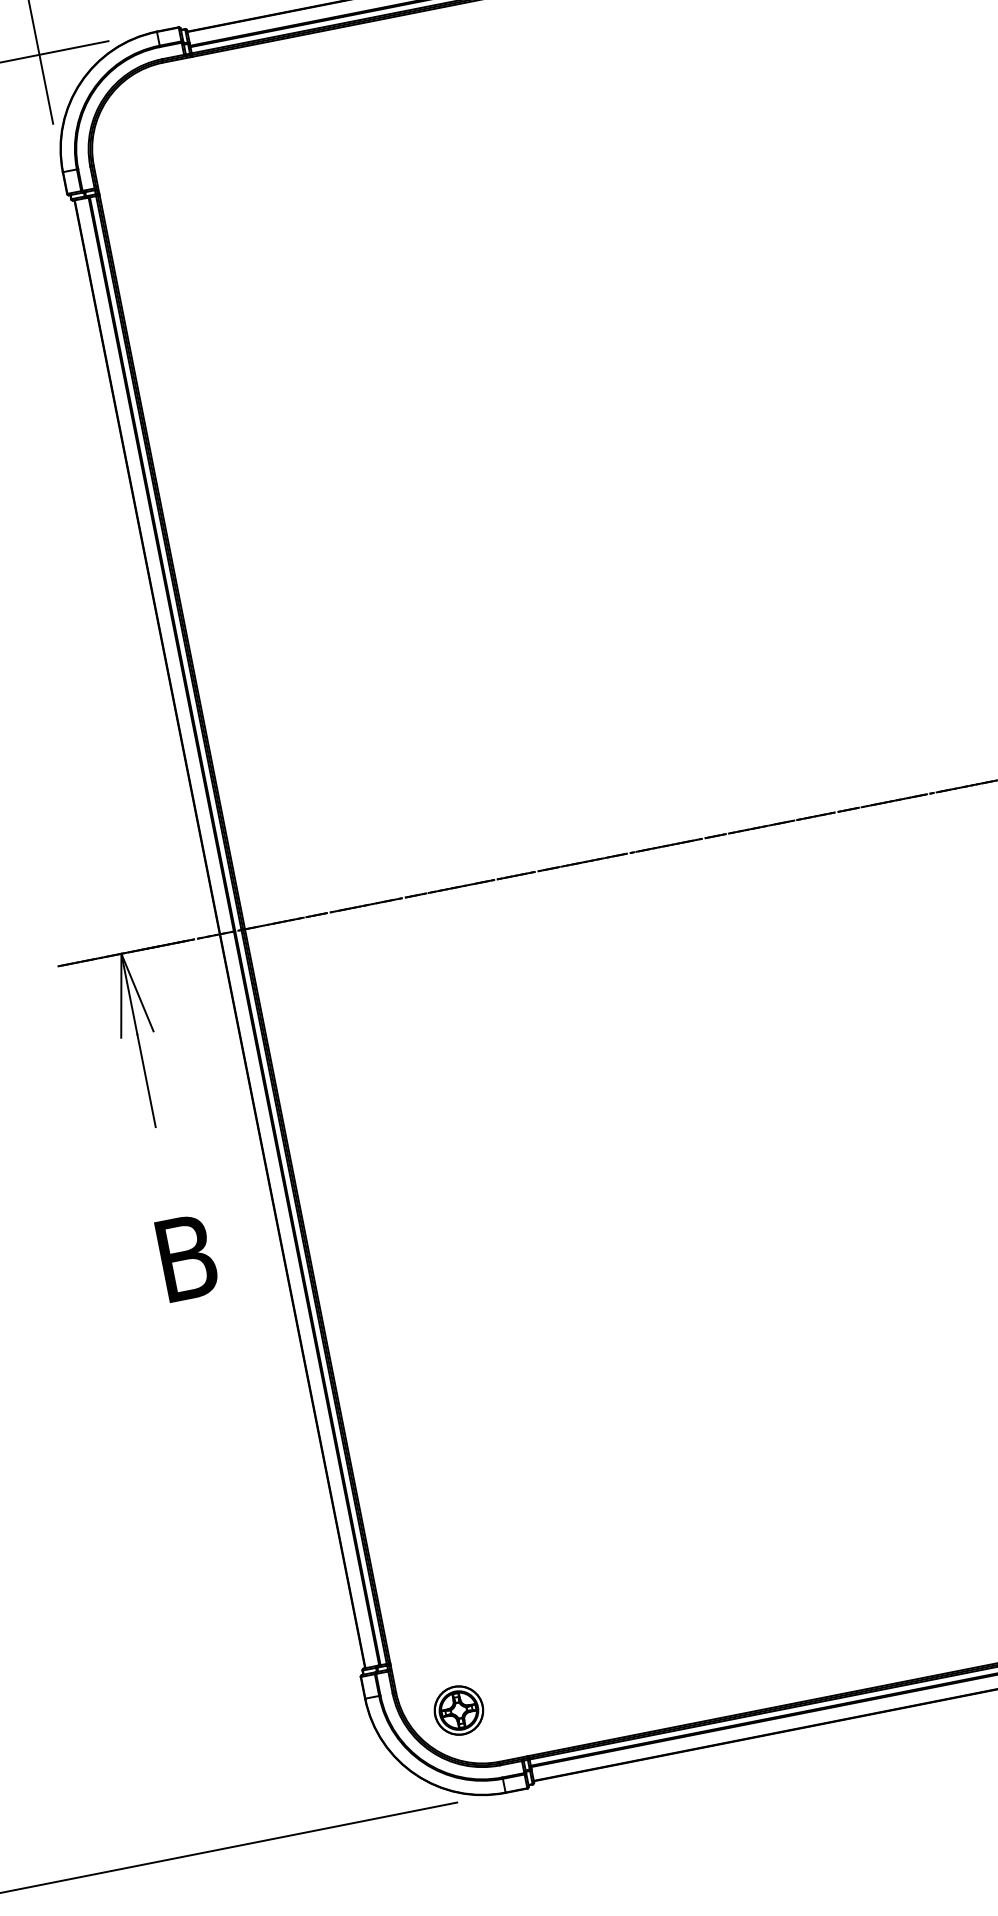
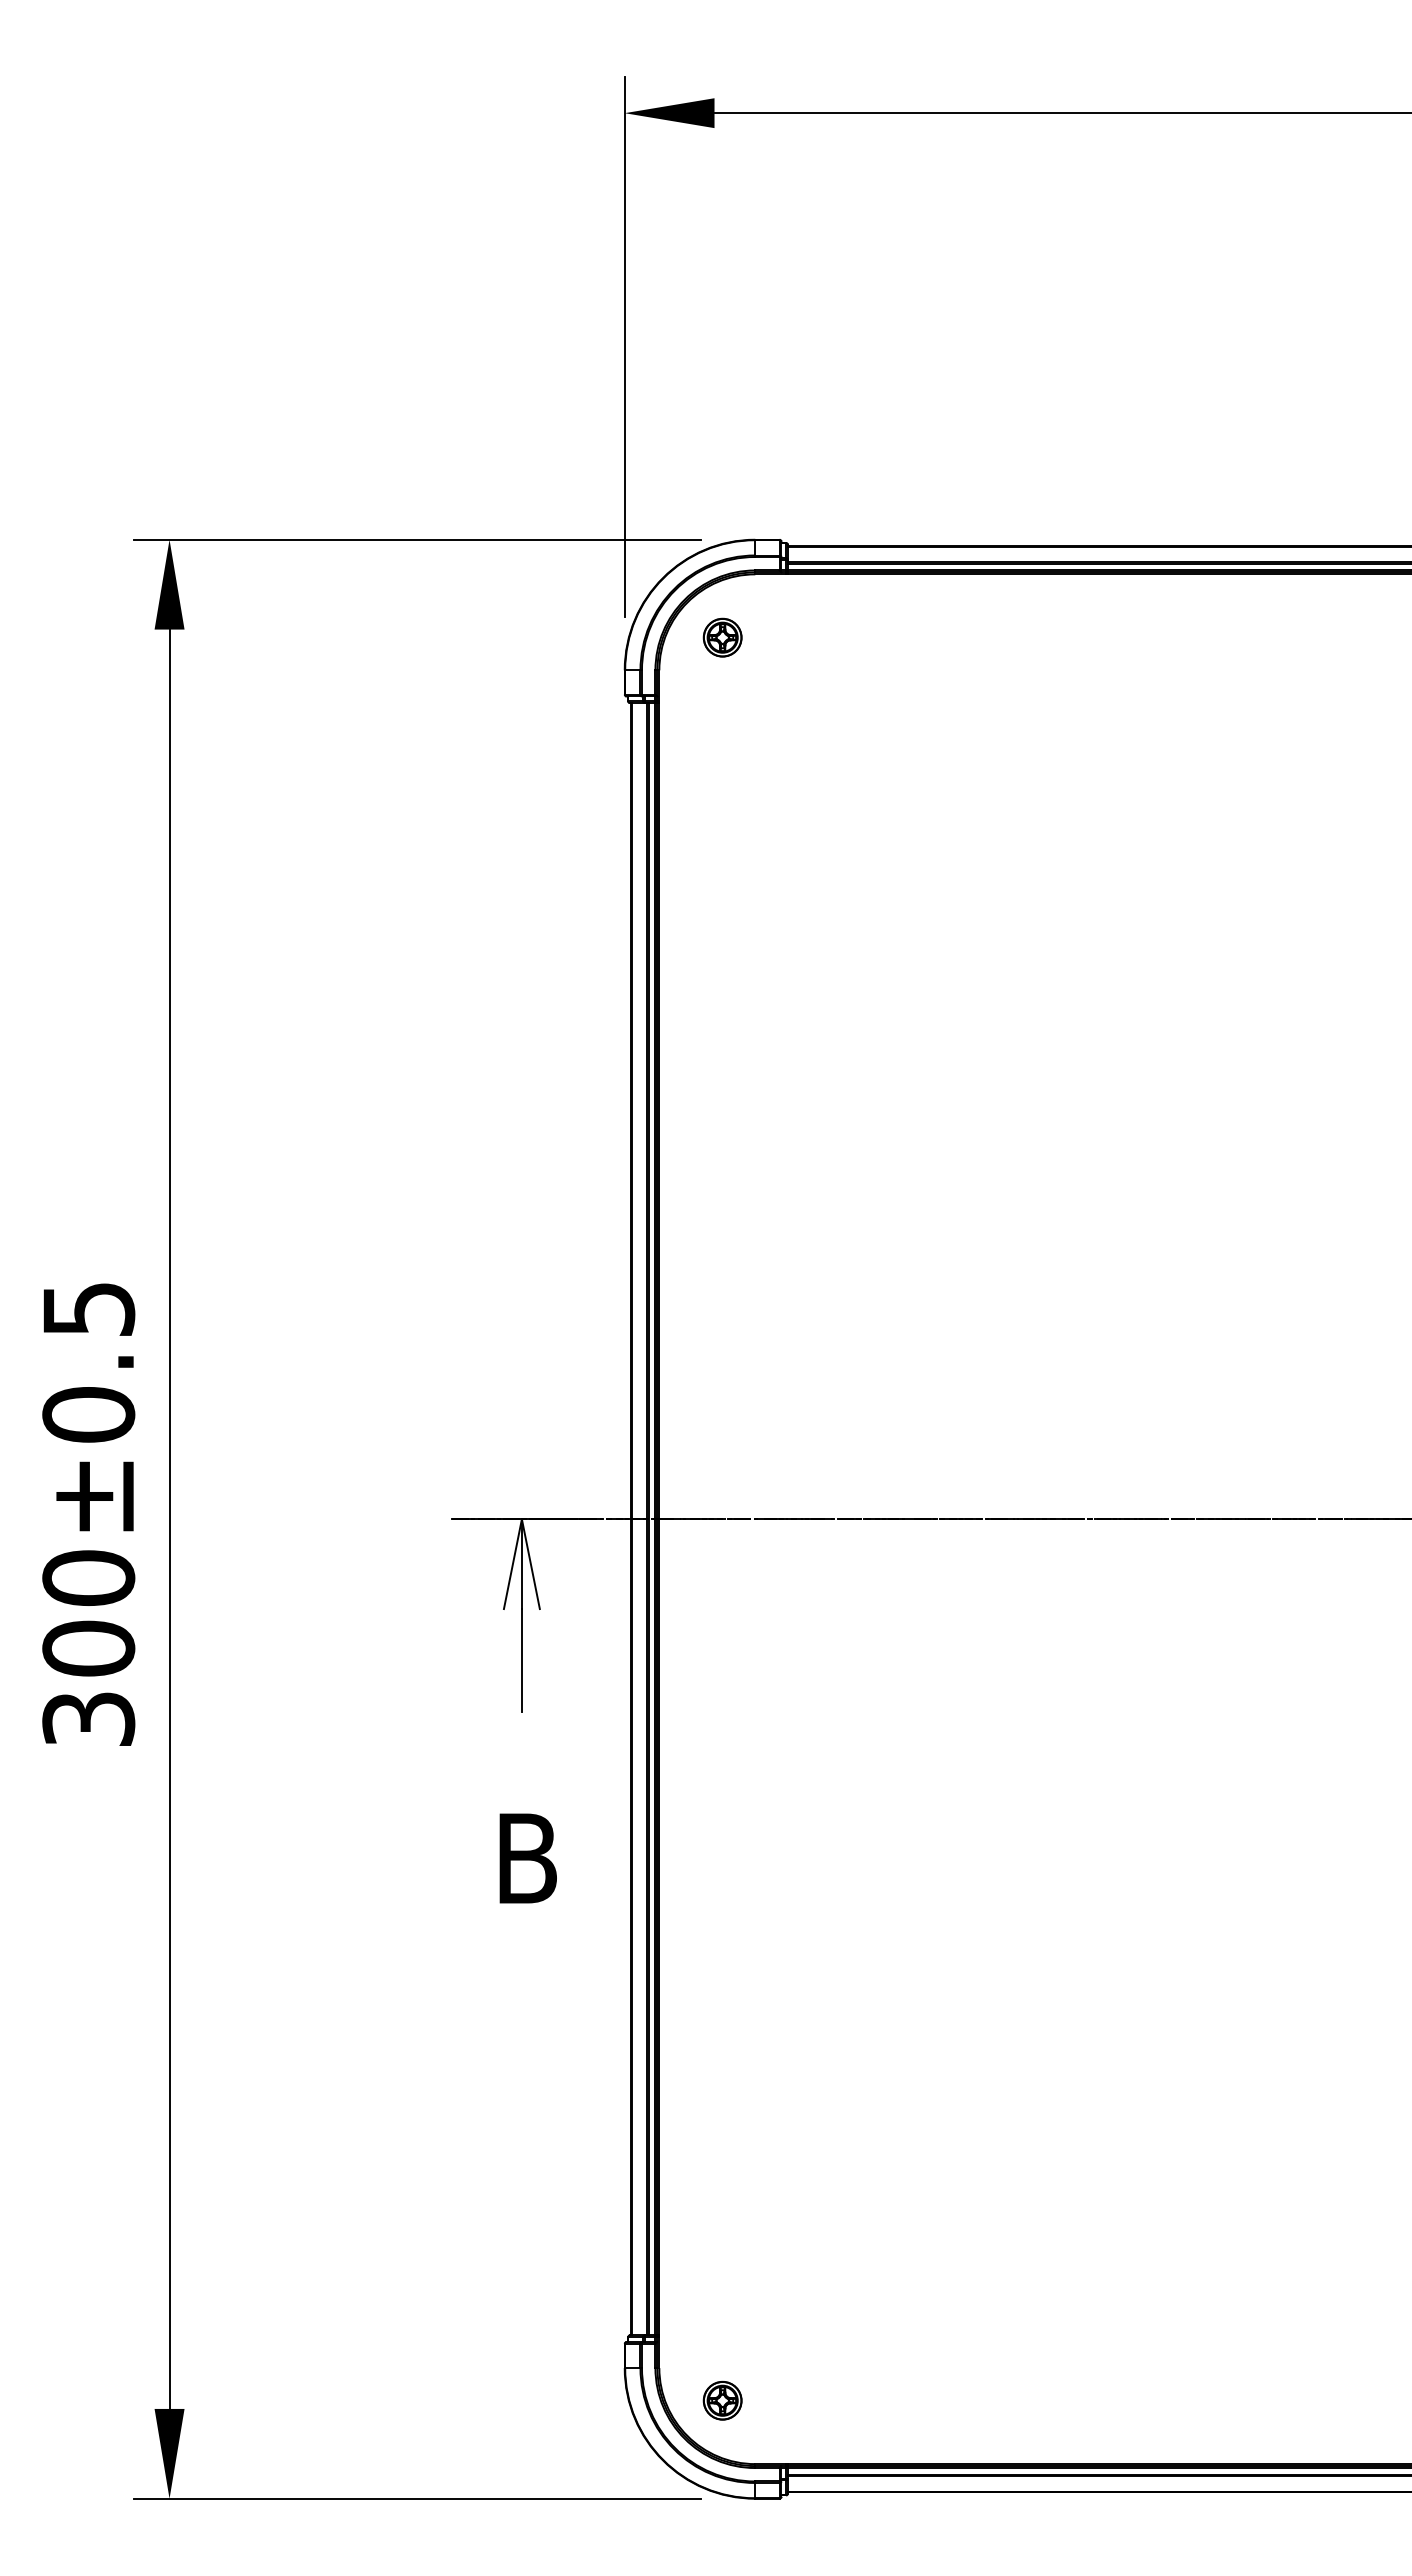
part: (144, 125) -> (722, 637), added
part: (458, 1710) -> (722, 2400), size x0.71

